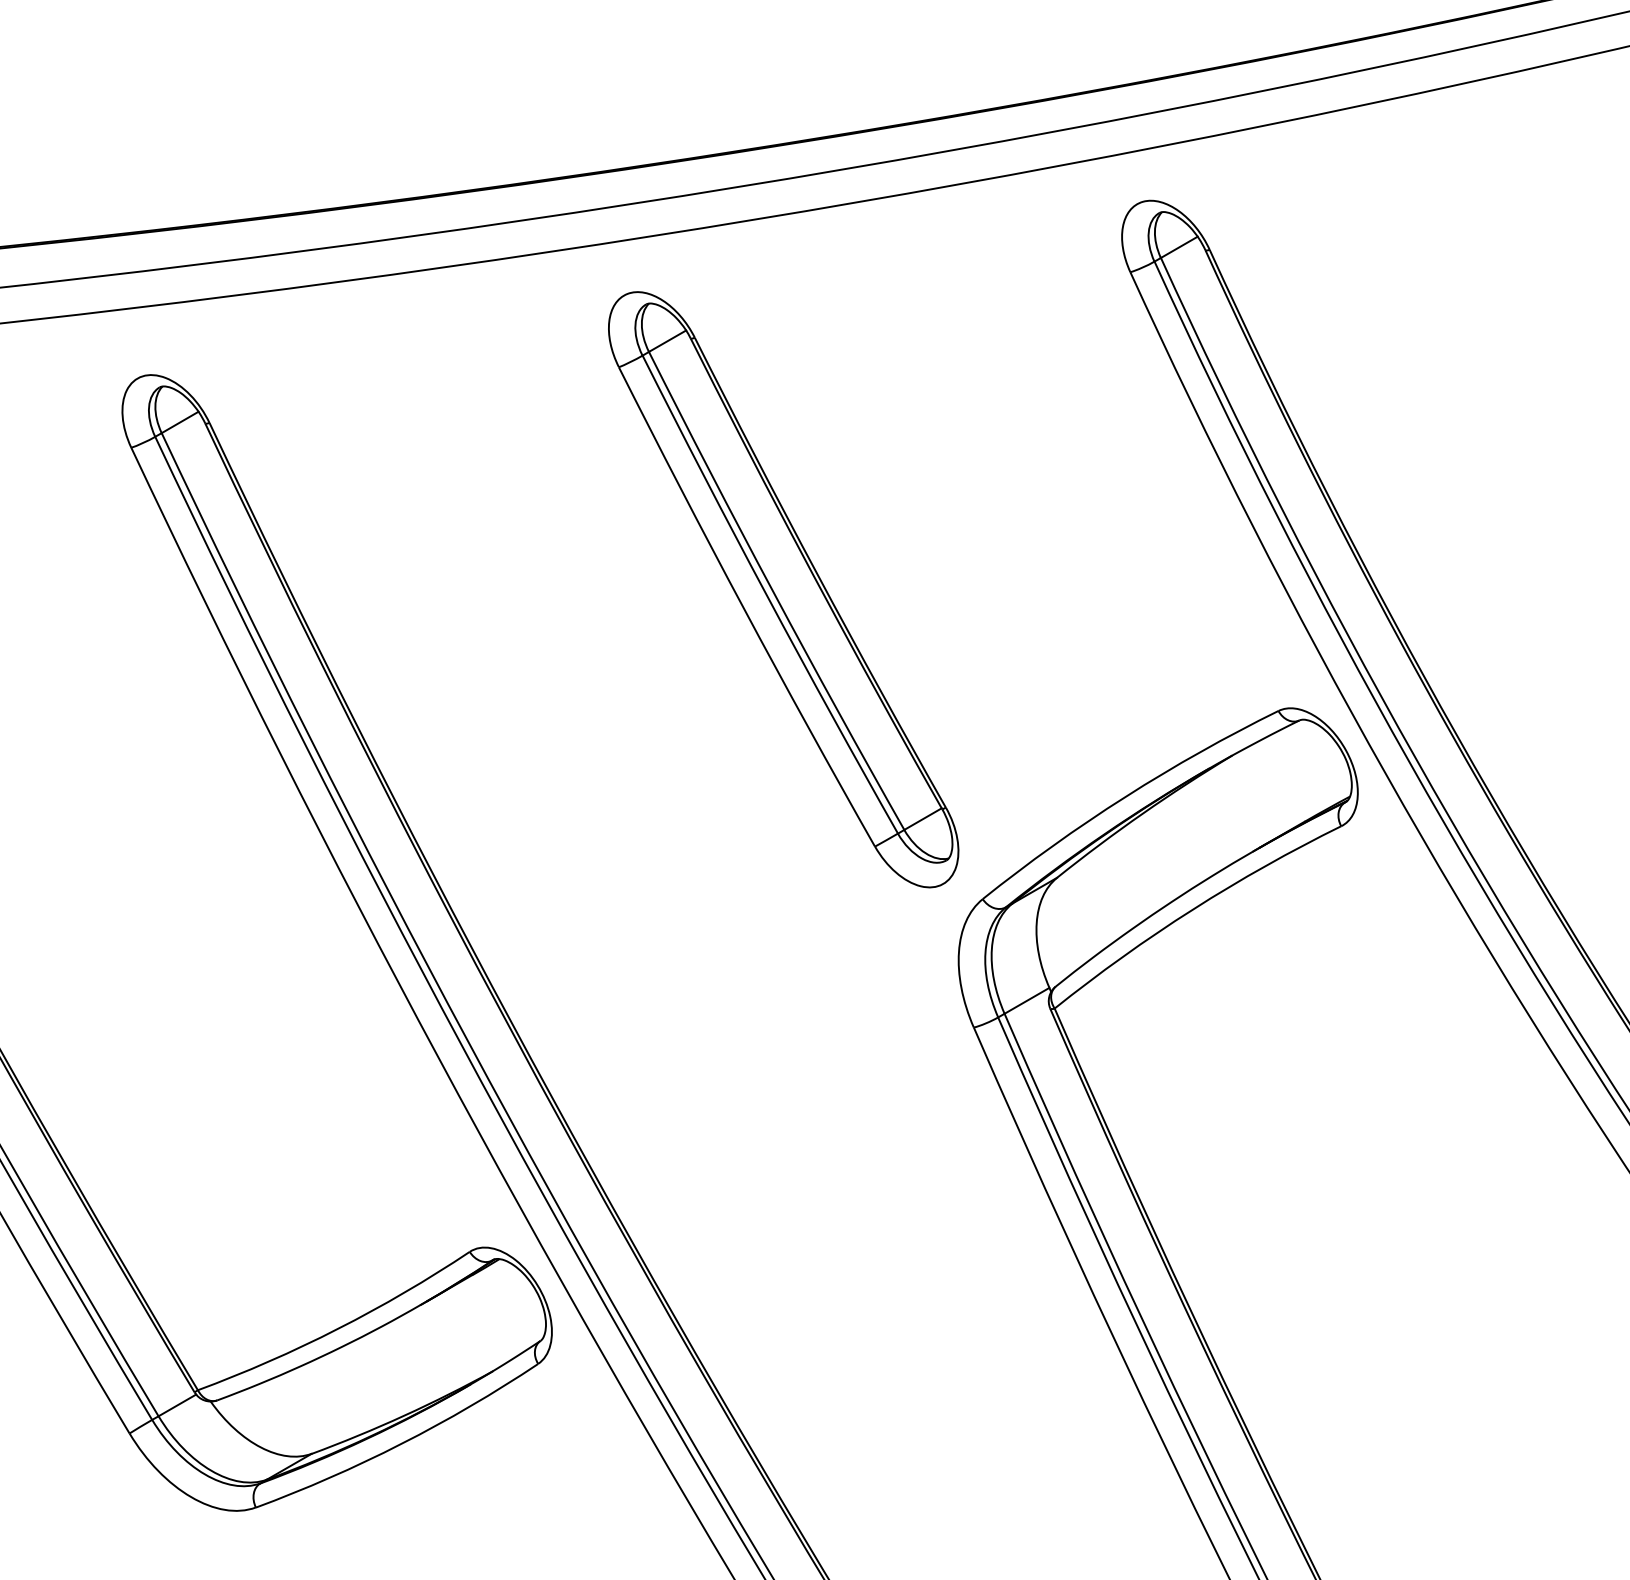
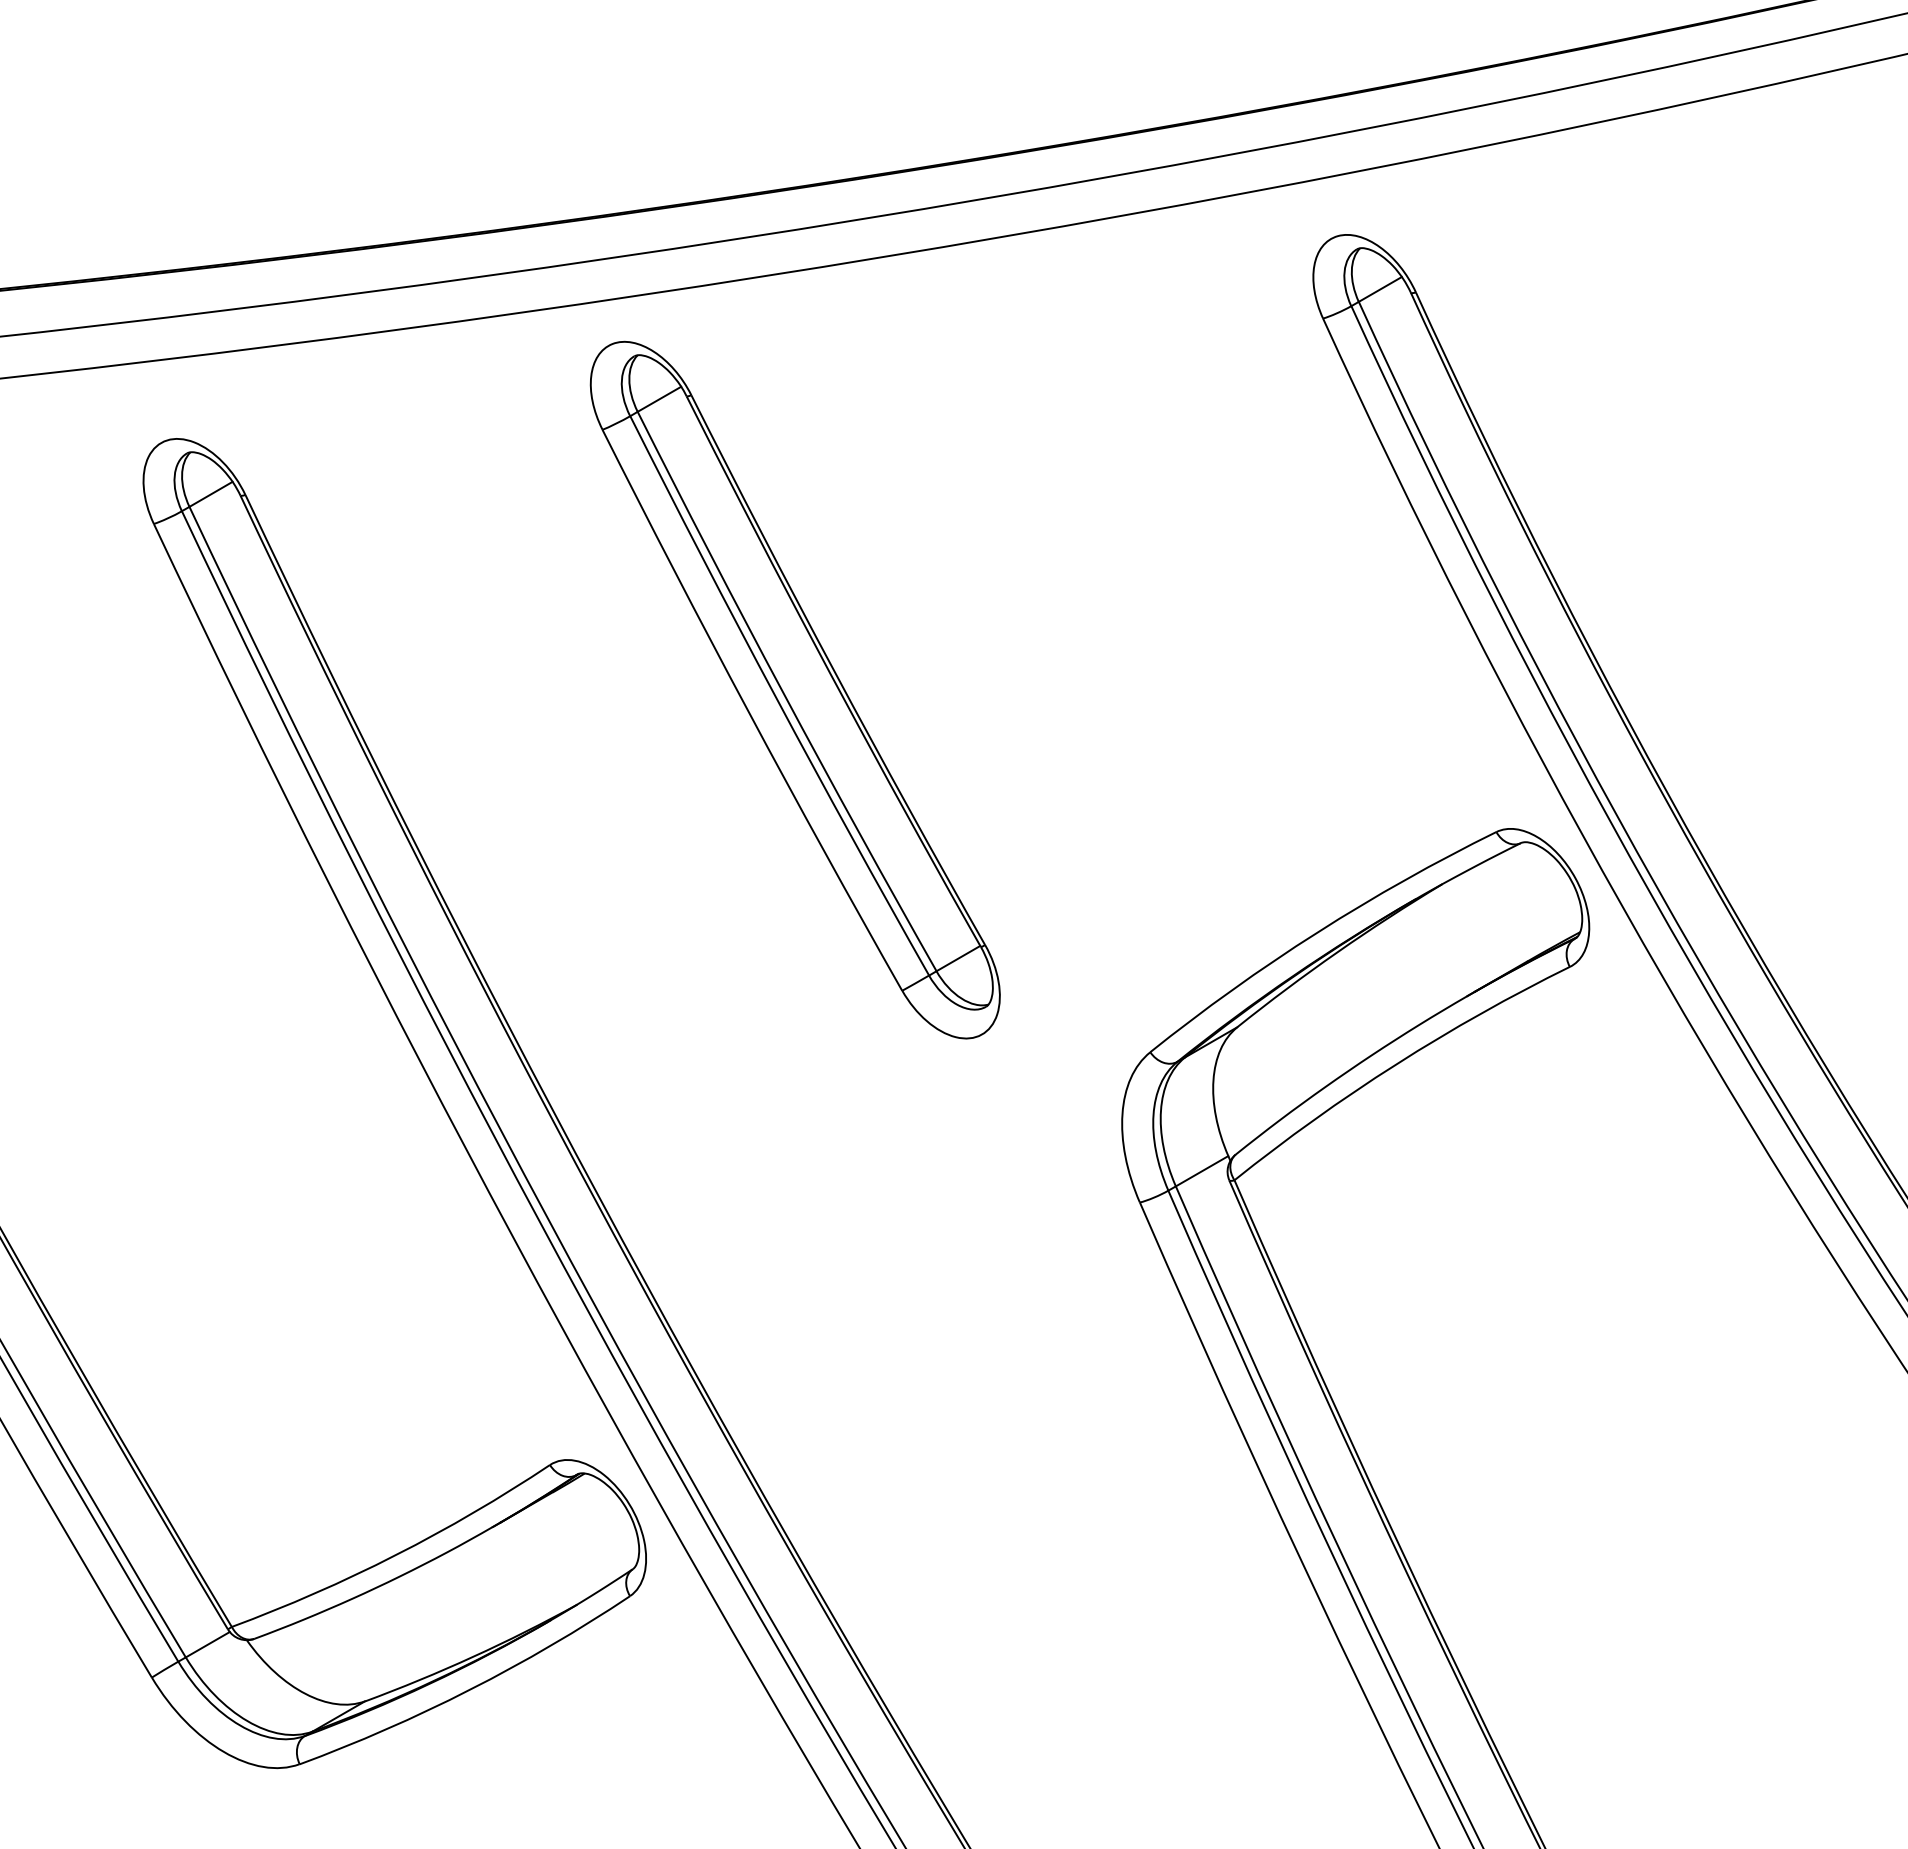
part: (782, 589) -> (794, 689), moved

